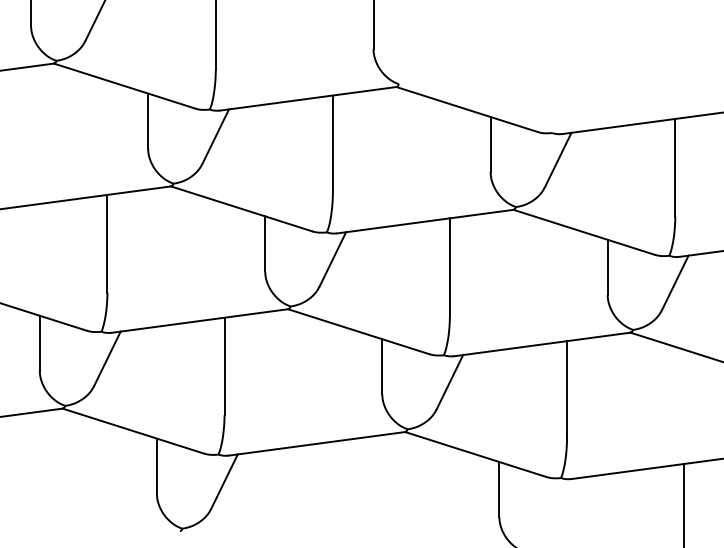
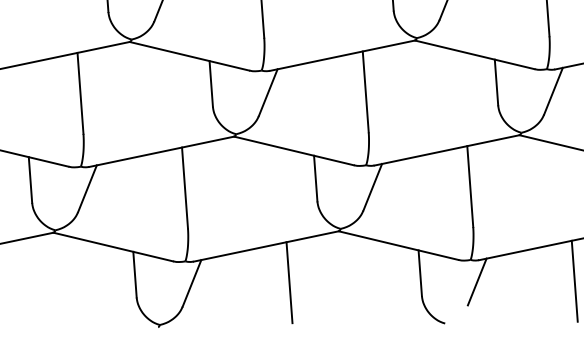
line: (341, 489) -> (289, 282), added
line: (566, 504) -> (476, 281), added

